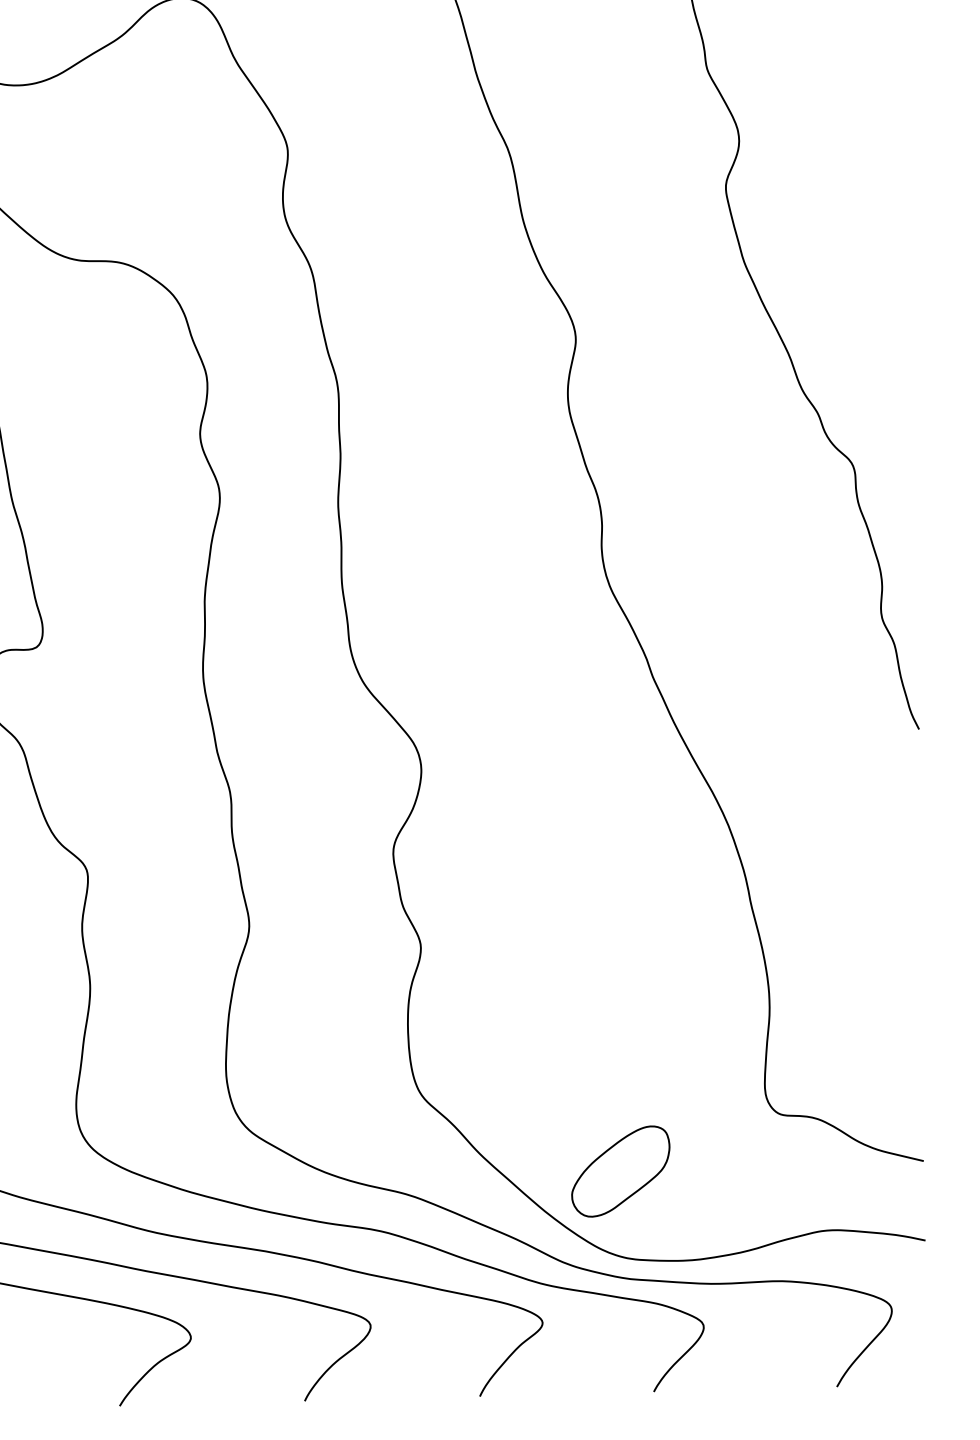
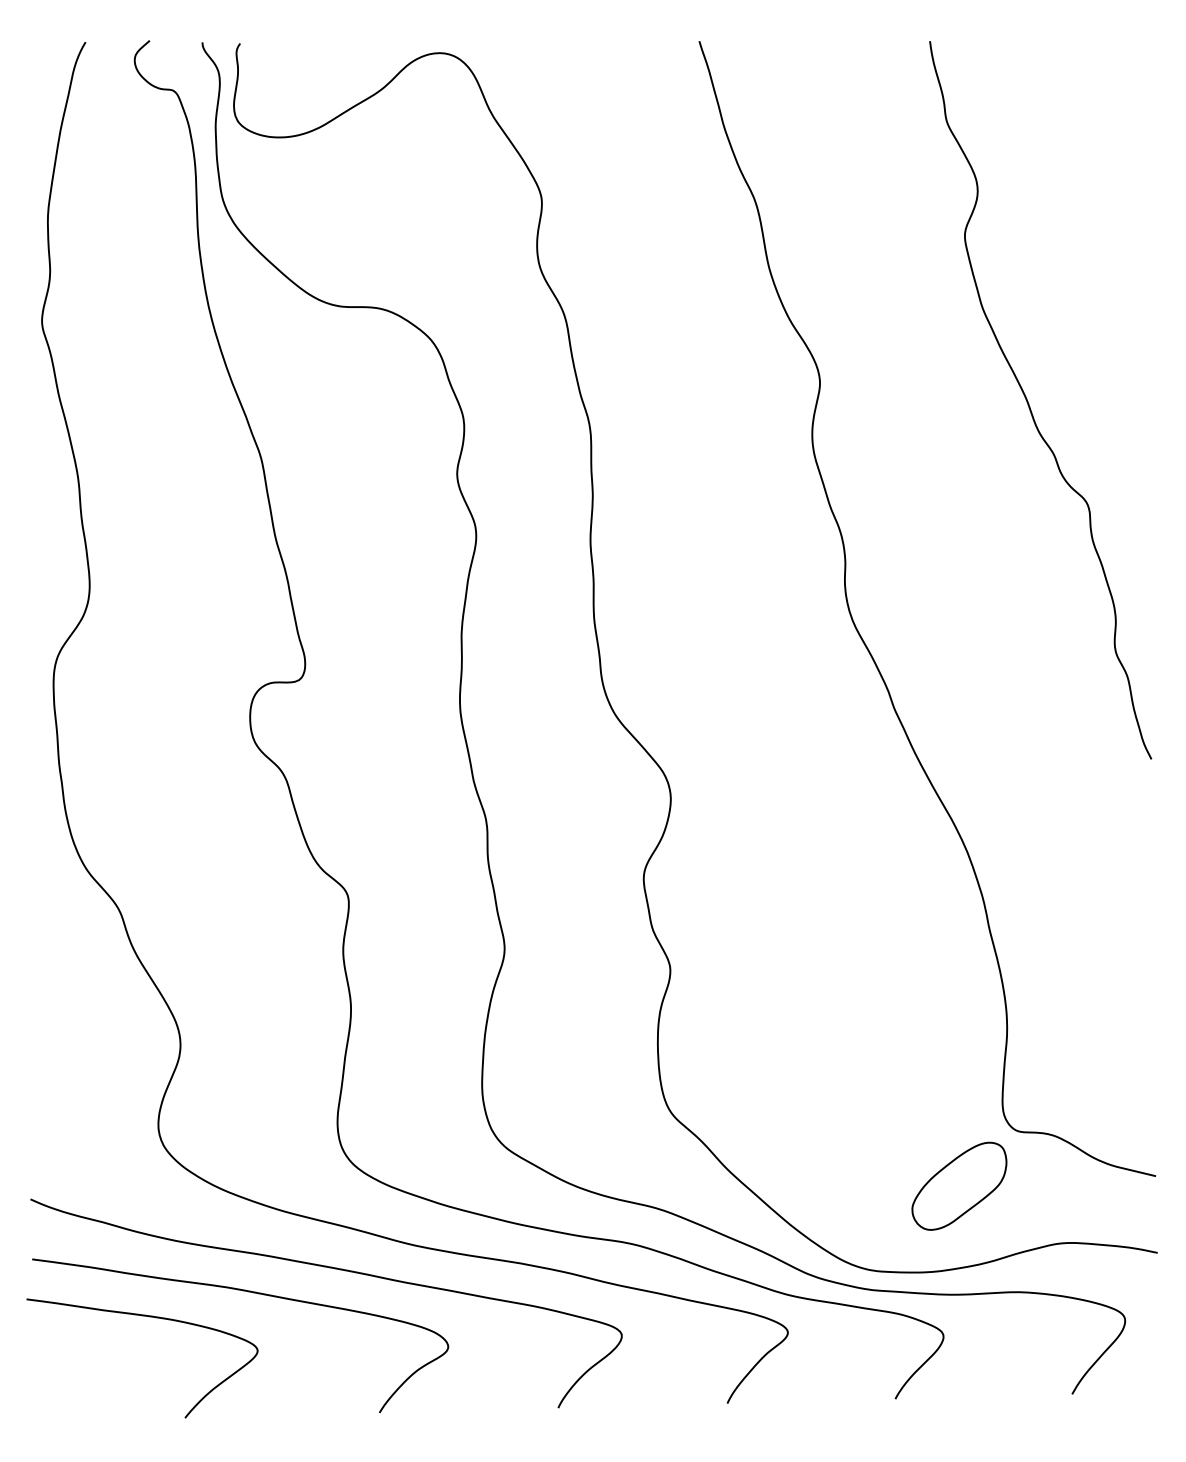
part: (620, 1170) -> (959, 1185), moved

